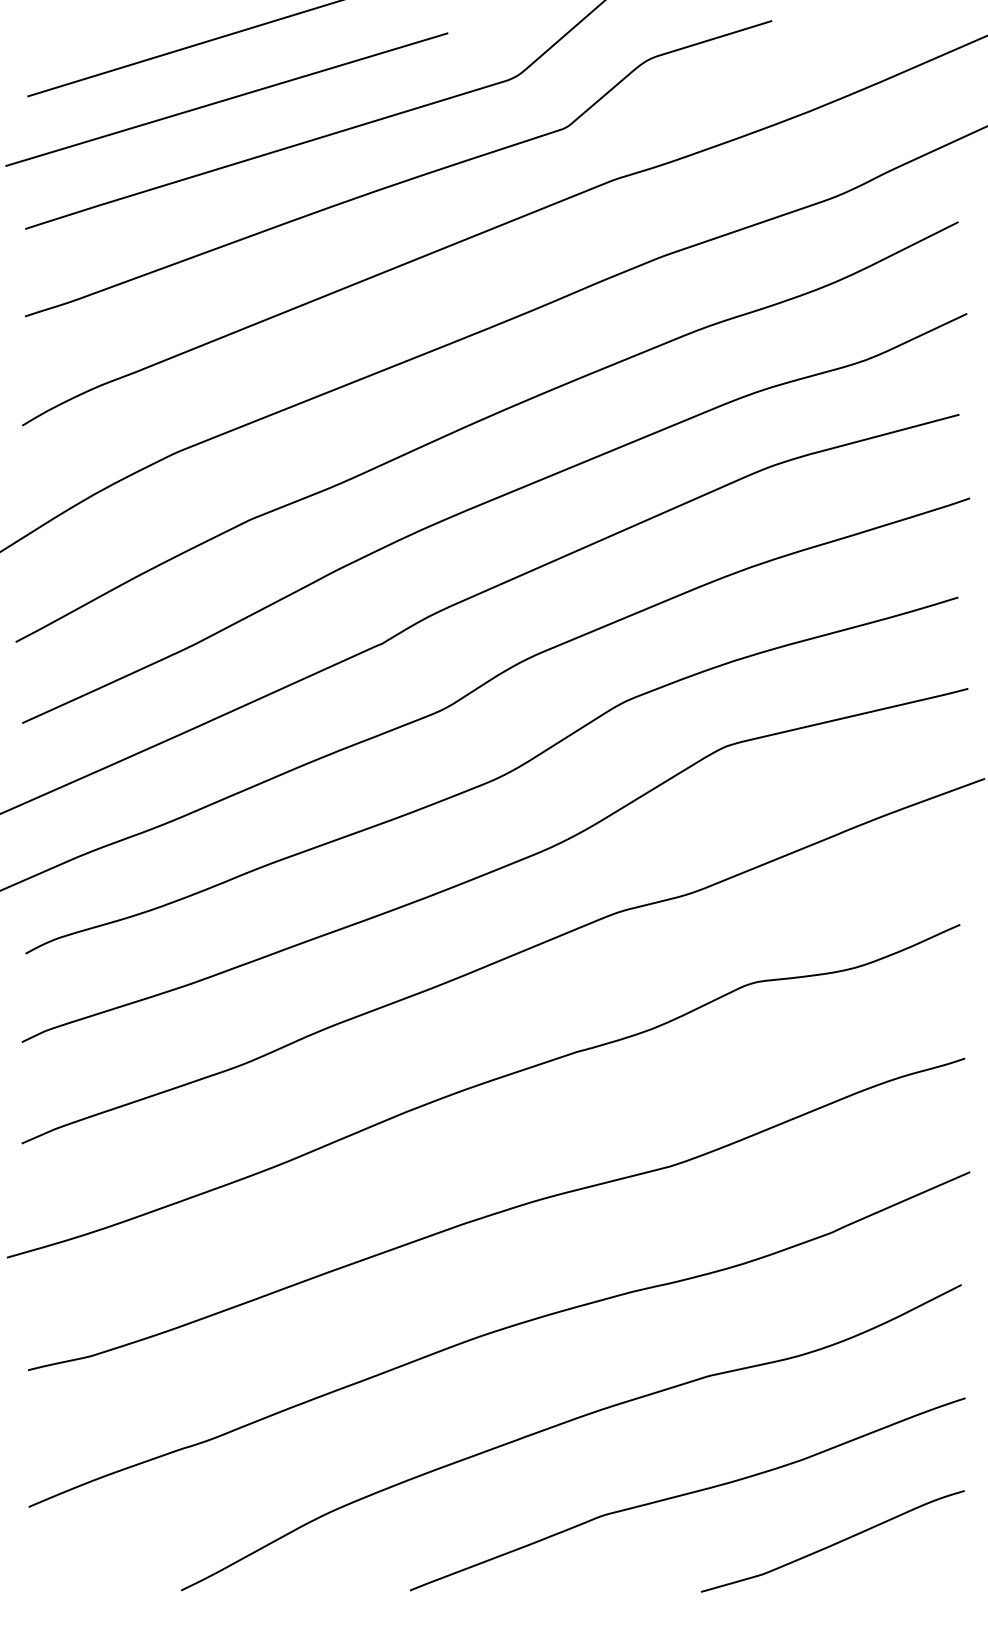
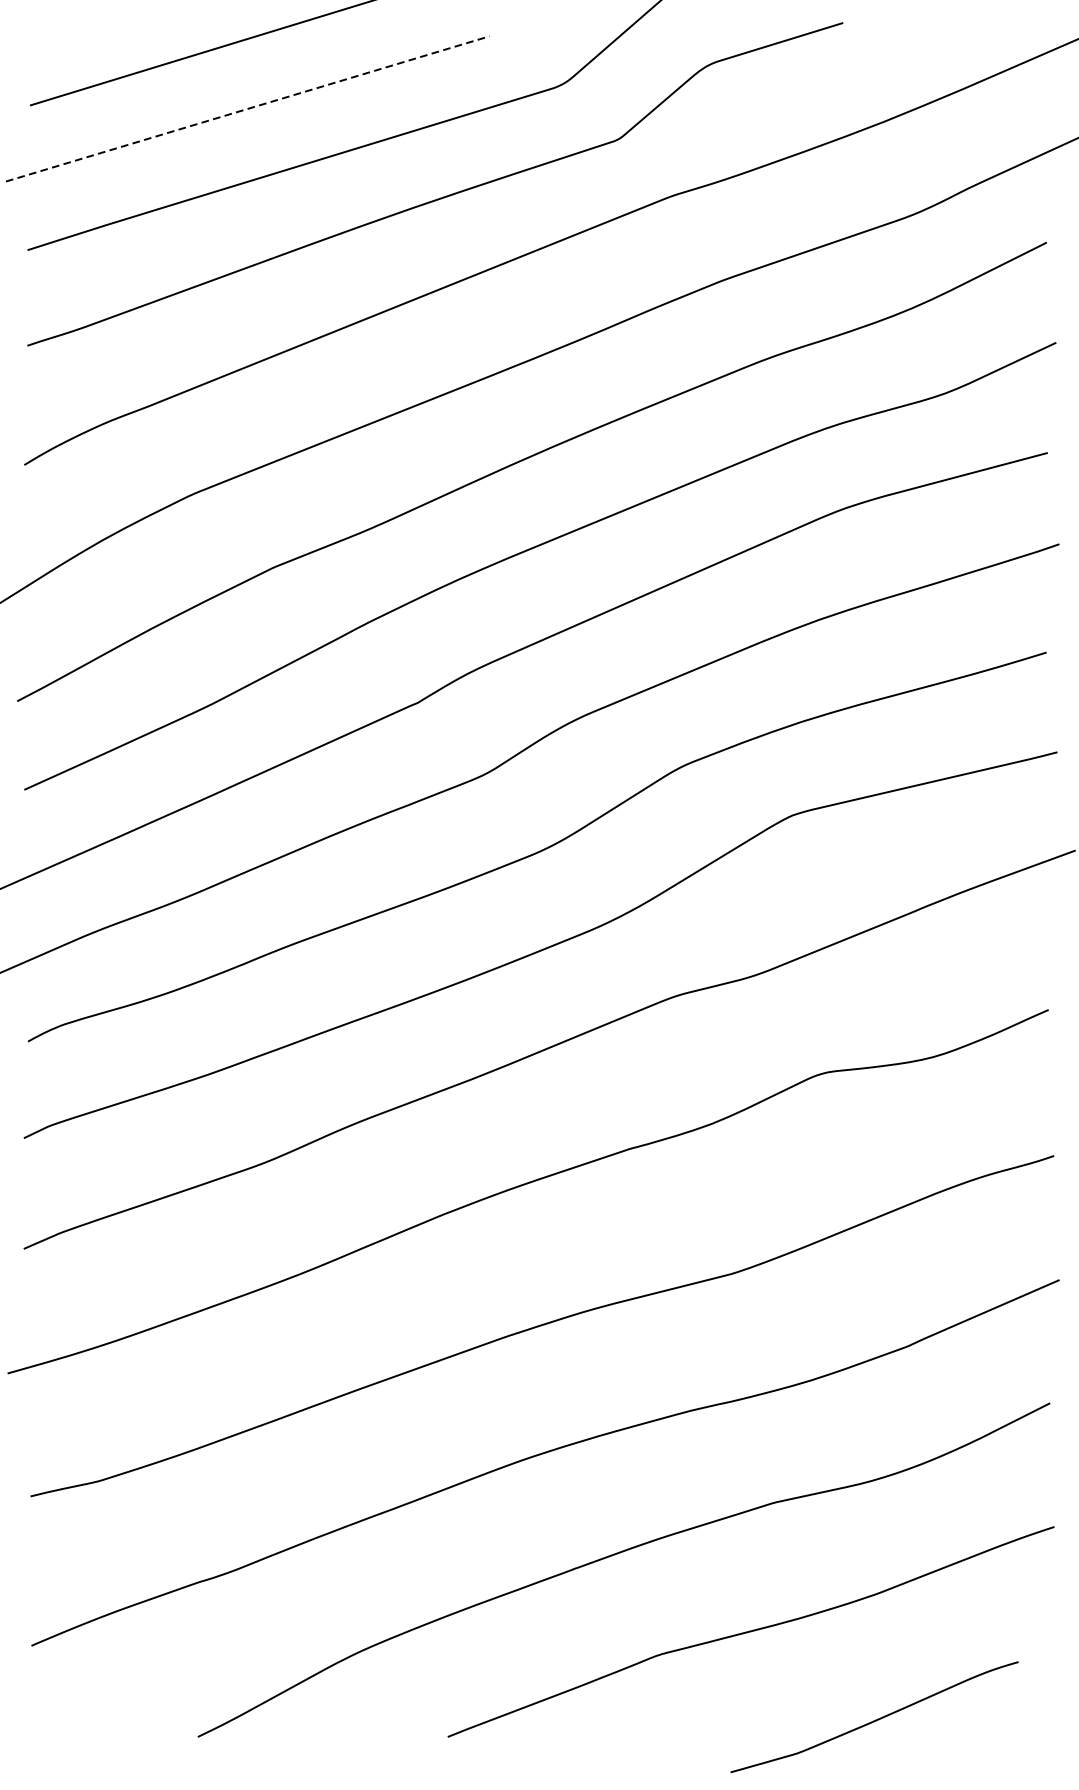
line: (227, 99) -> (248, 108), solid -> dashed
curve: (833, 1543) -> (875, 1719), moved

